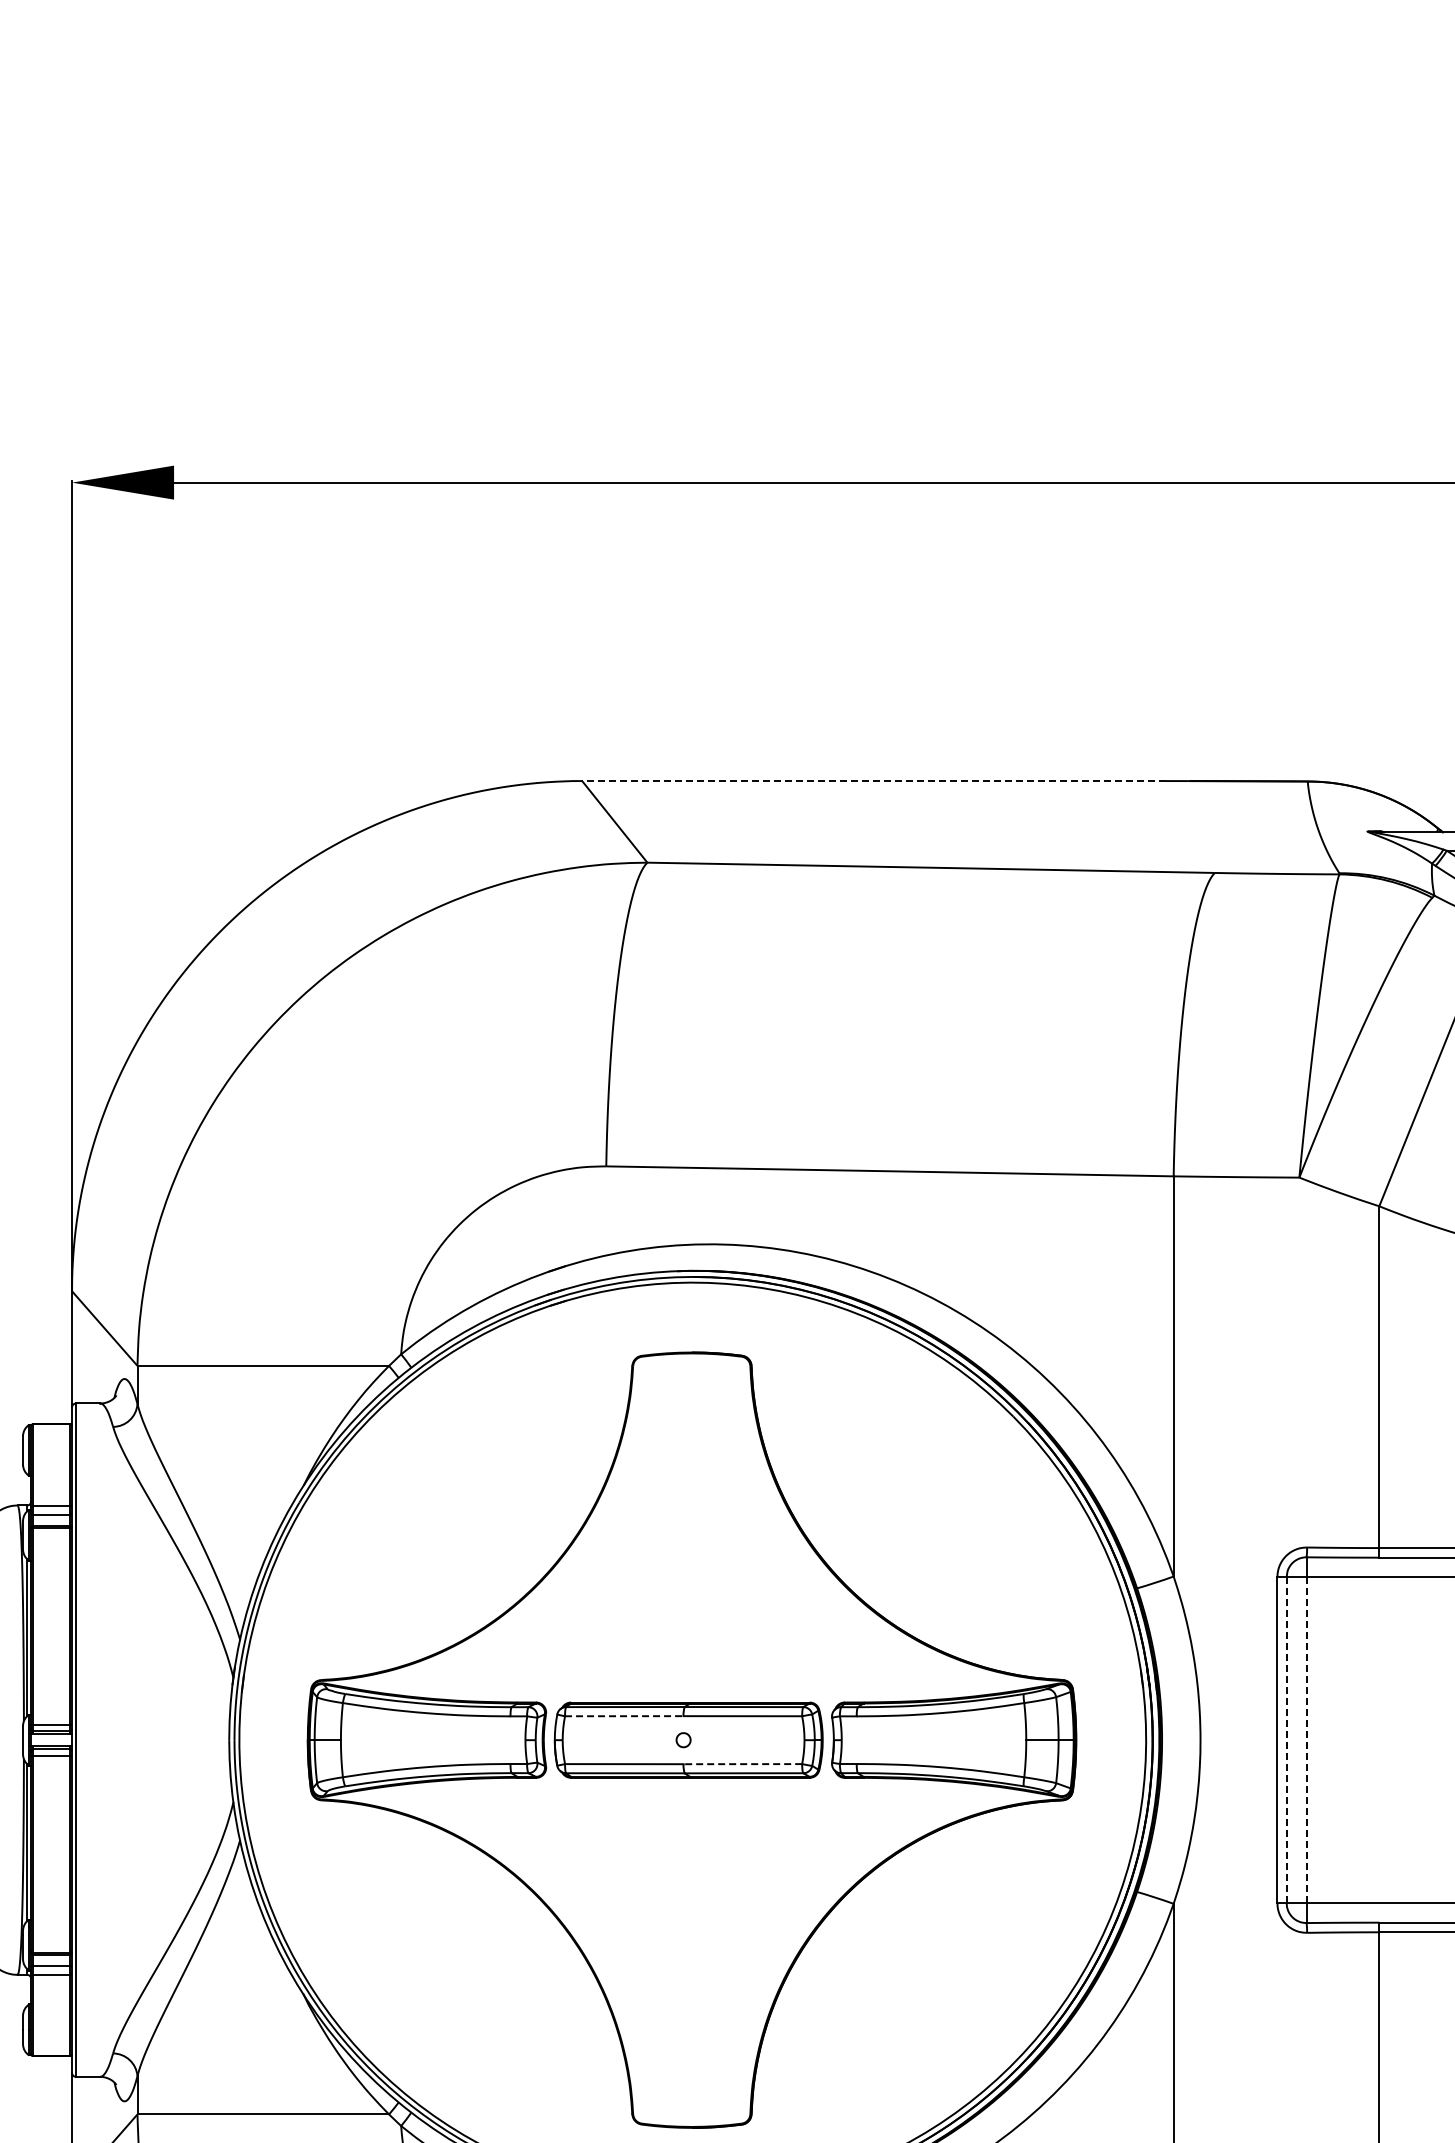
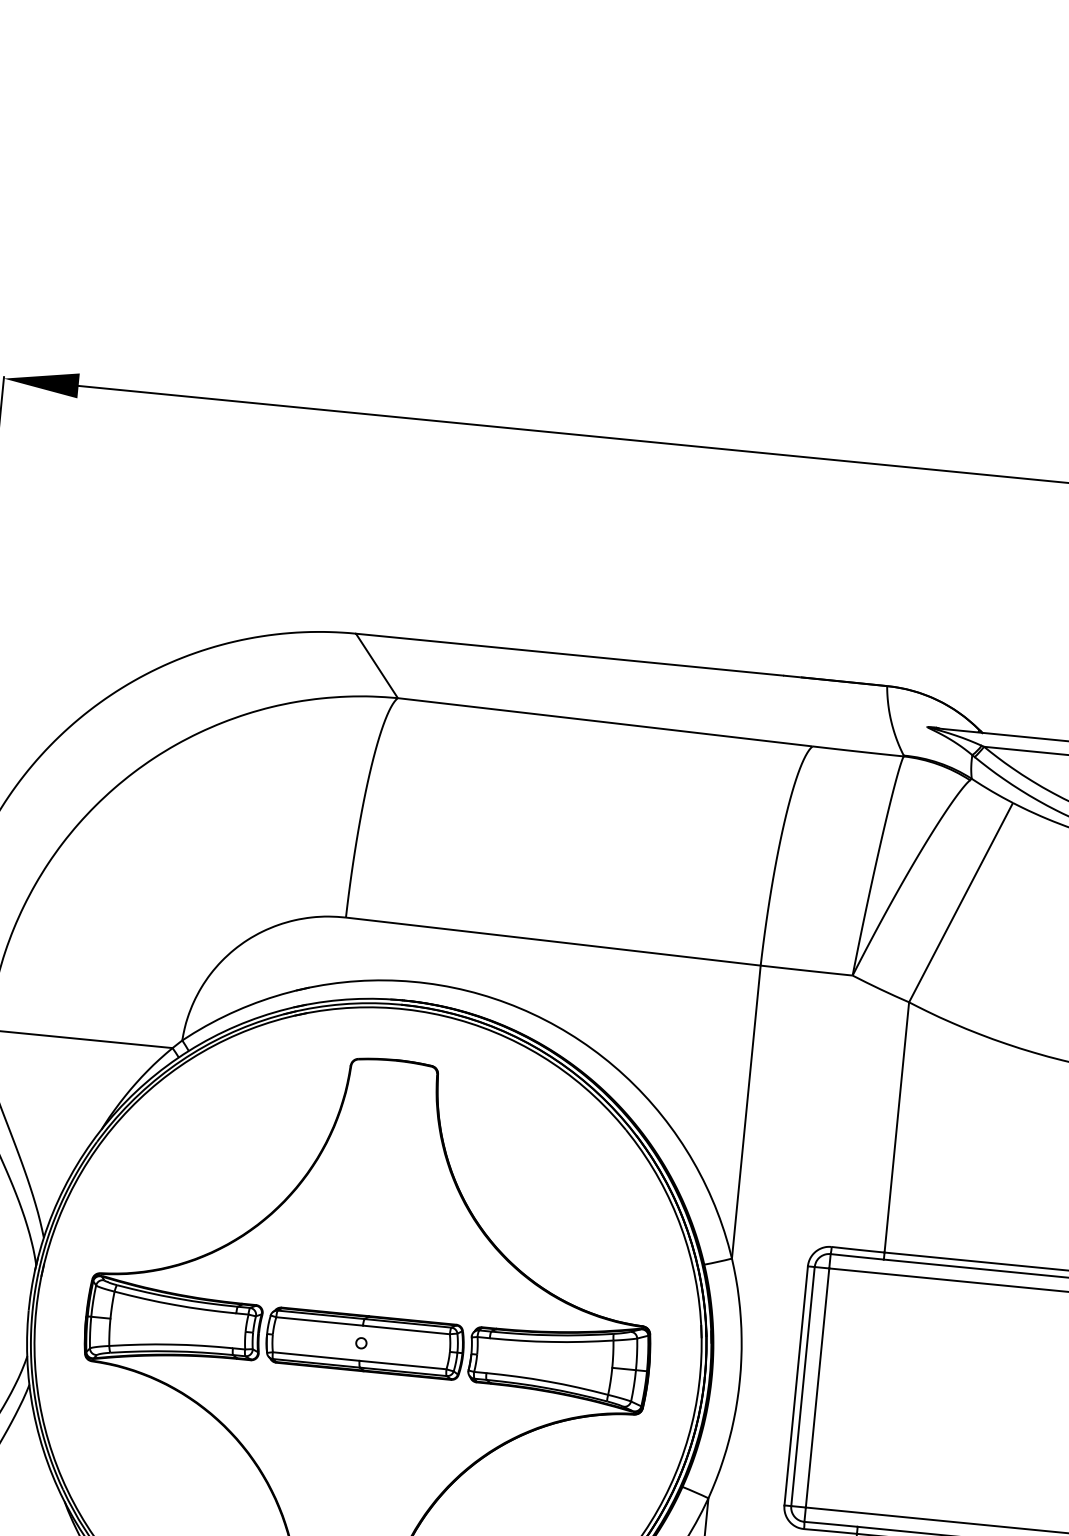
line: (874, 781) -> (569, 655), dashed -> solid
line: (624, 1716) -> (319, 1321), dashed -> solid
line: (1286, 1740) -> (802, 1386), dashed -> solid
line: (1306, 1740) -> (817, 1388), dashed -> solid
line: (742, 1764) -> (402, 1365), dashed -> solid

